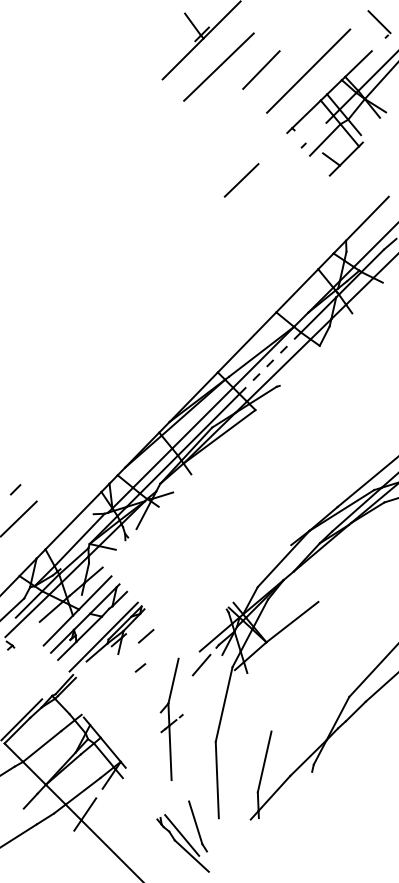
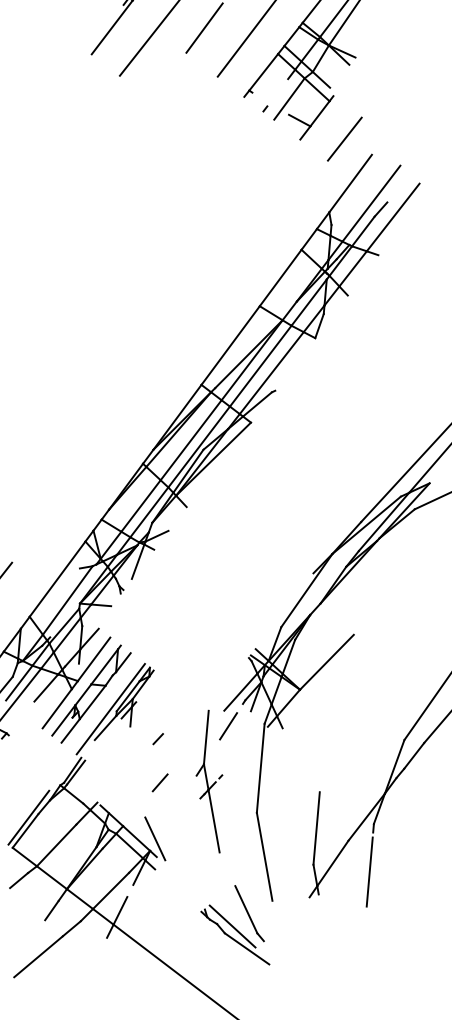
line: (241, 180) -> (344, 139), moved
line: (270, 363) -> (261, 366), dashed -> solid
line: (145, 636) -> (159, 783), moved
part: (171, 718) -> (209, 781), moved
line: (126, 751) -> (155, 838), added
line: (304, 804) -> (369, 871), added

